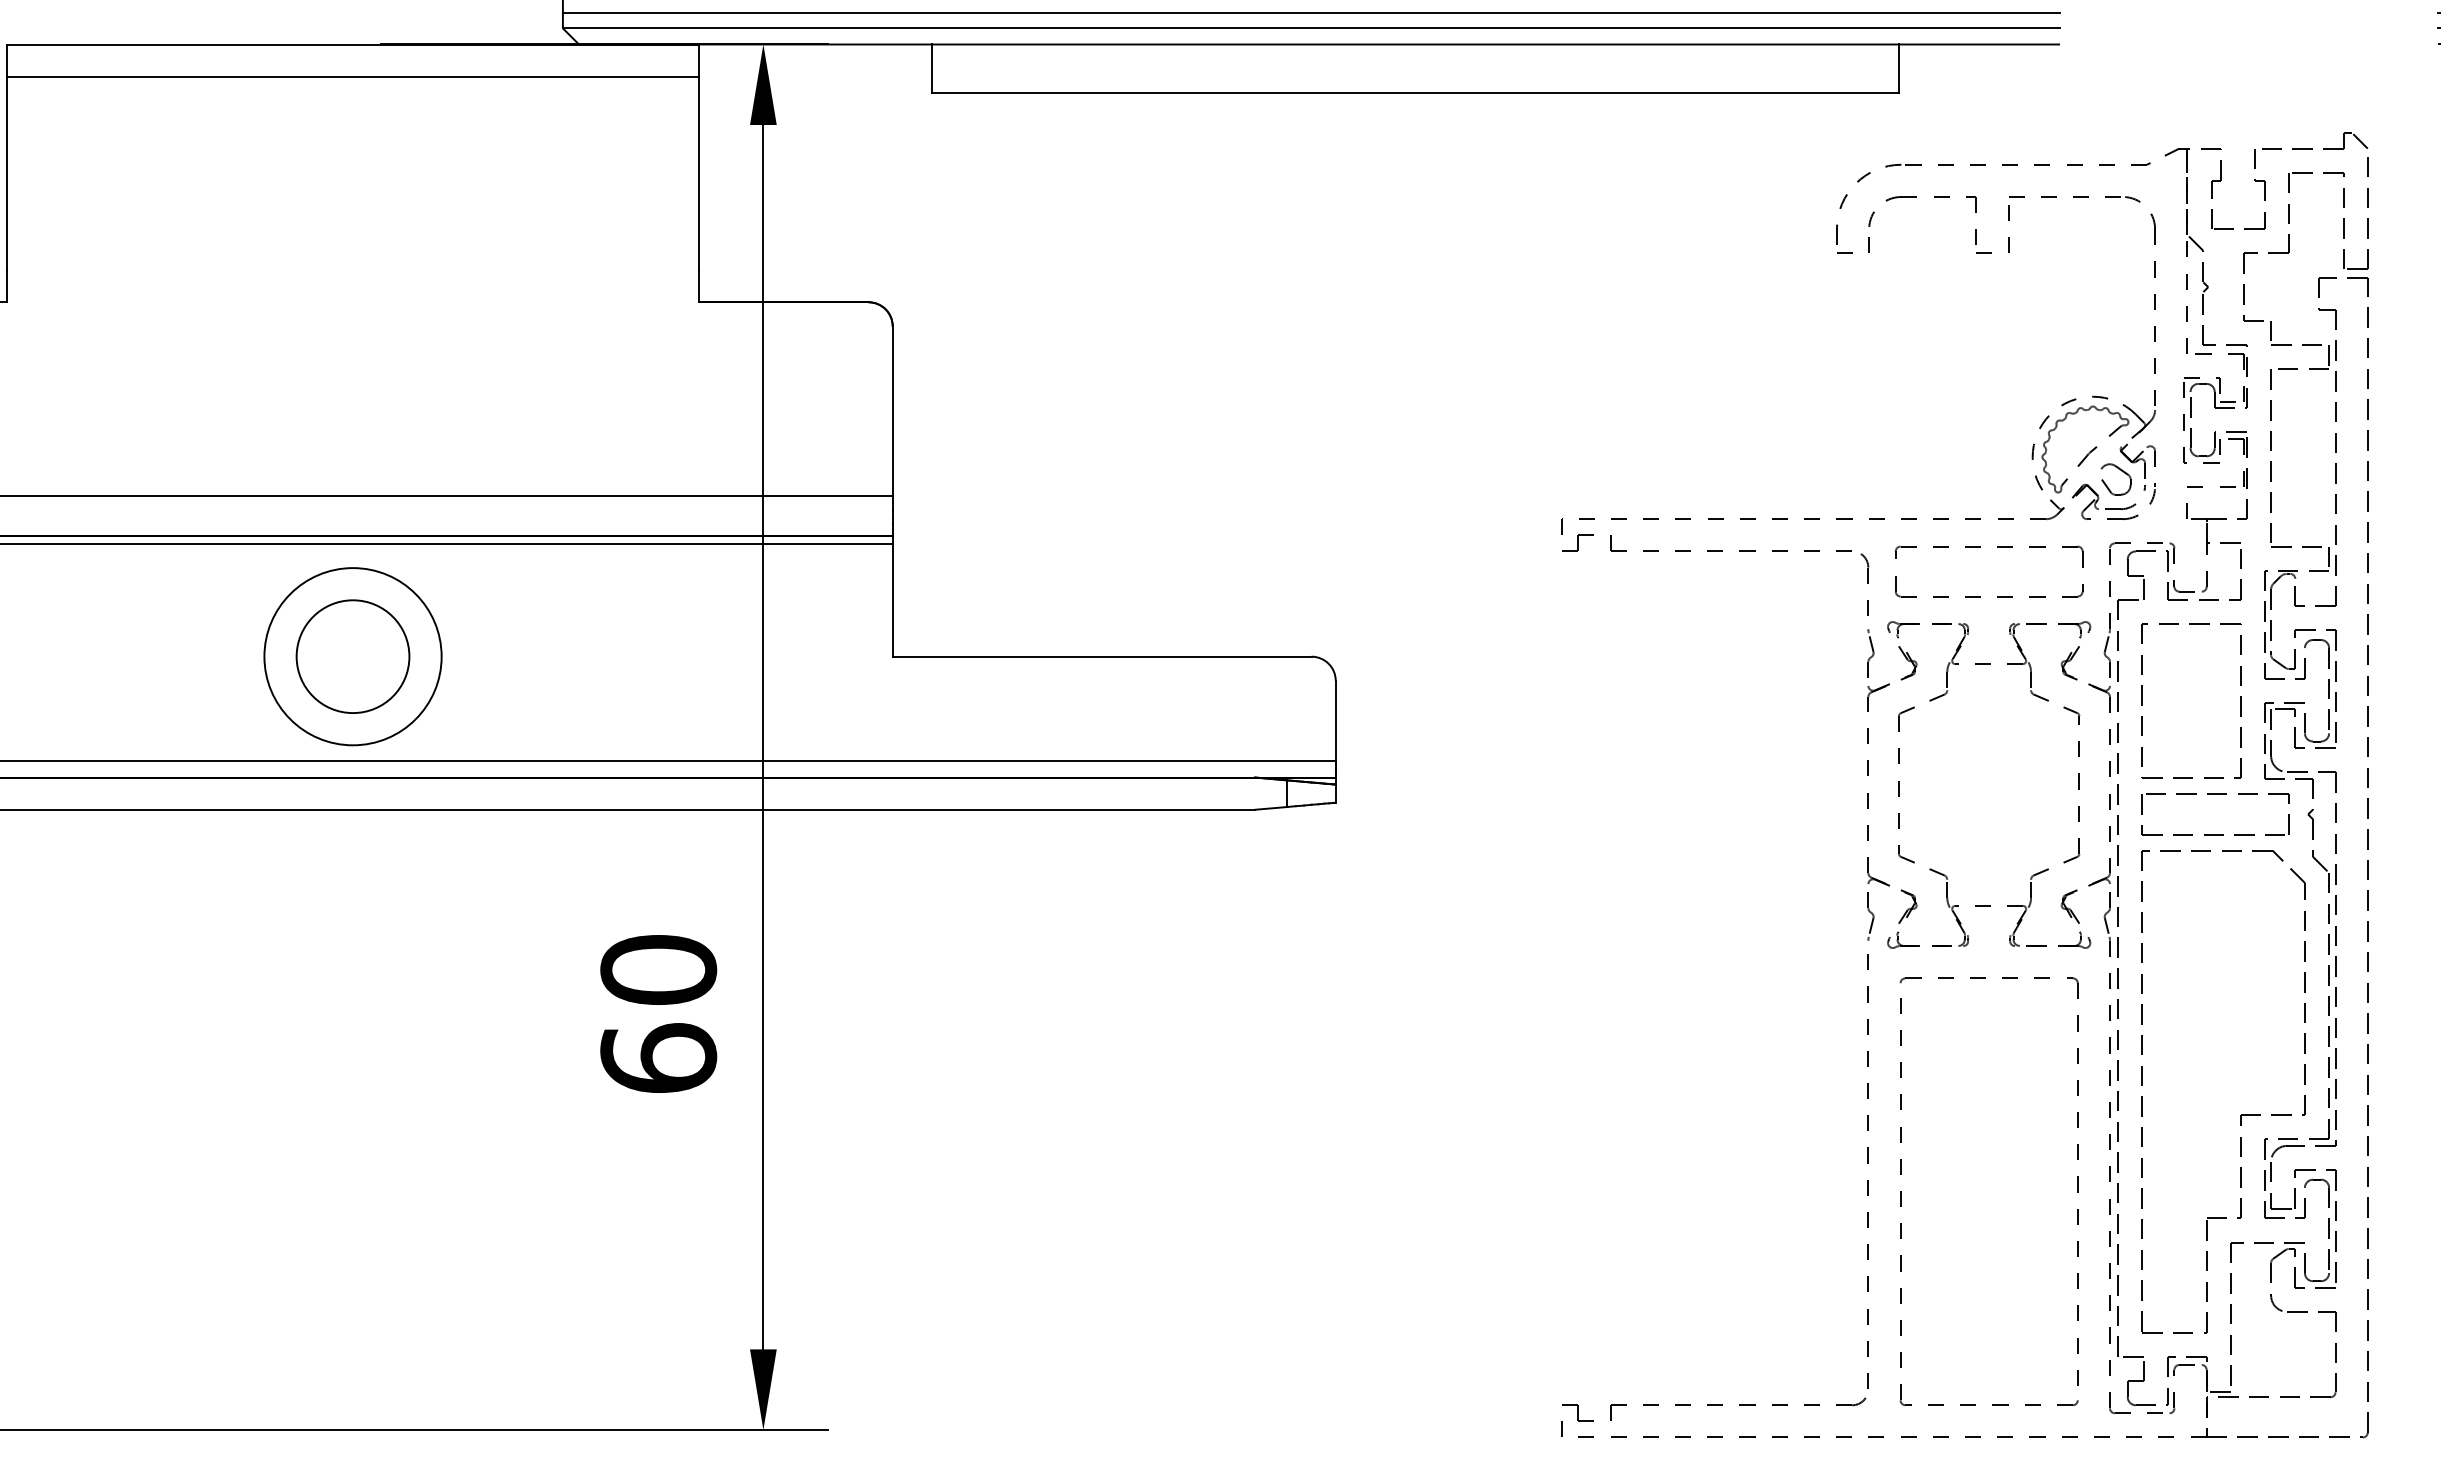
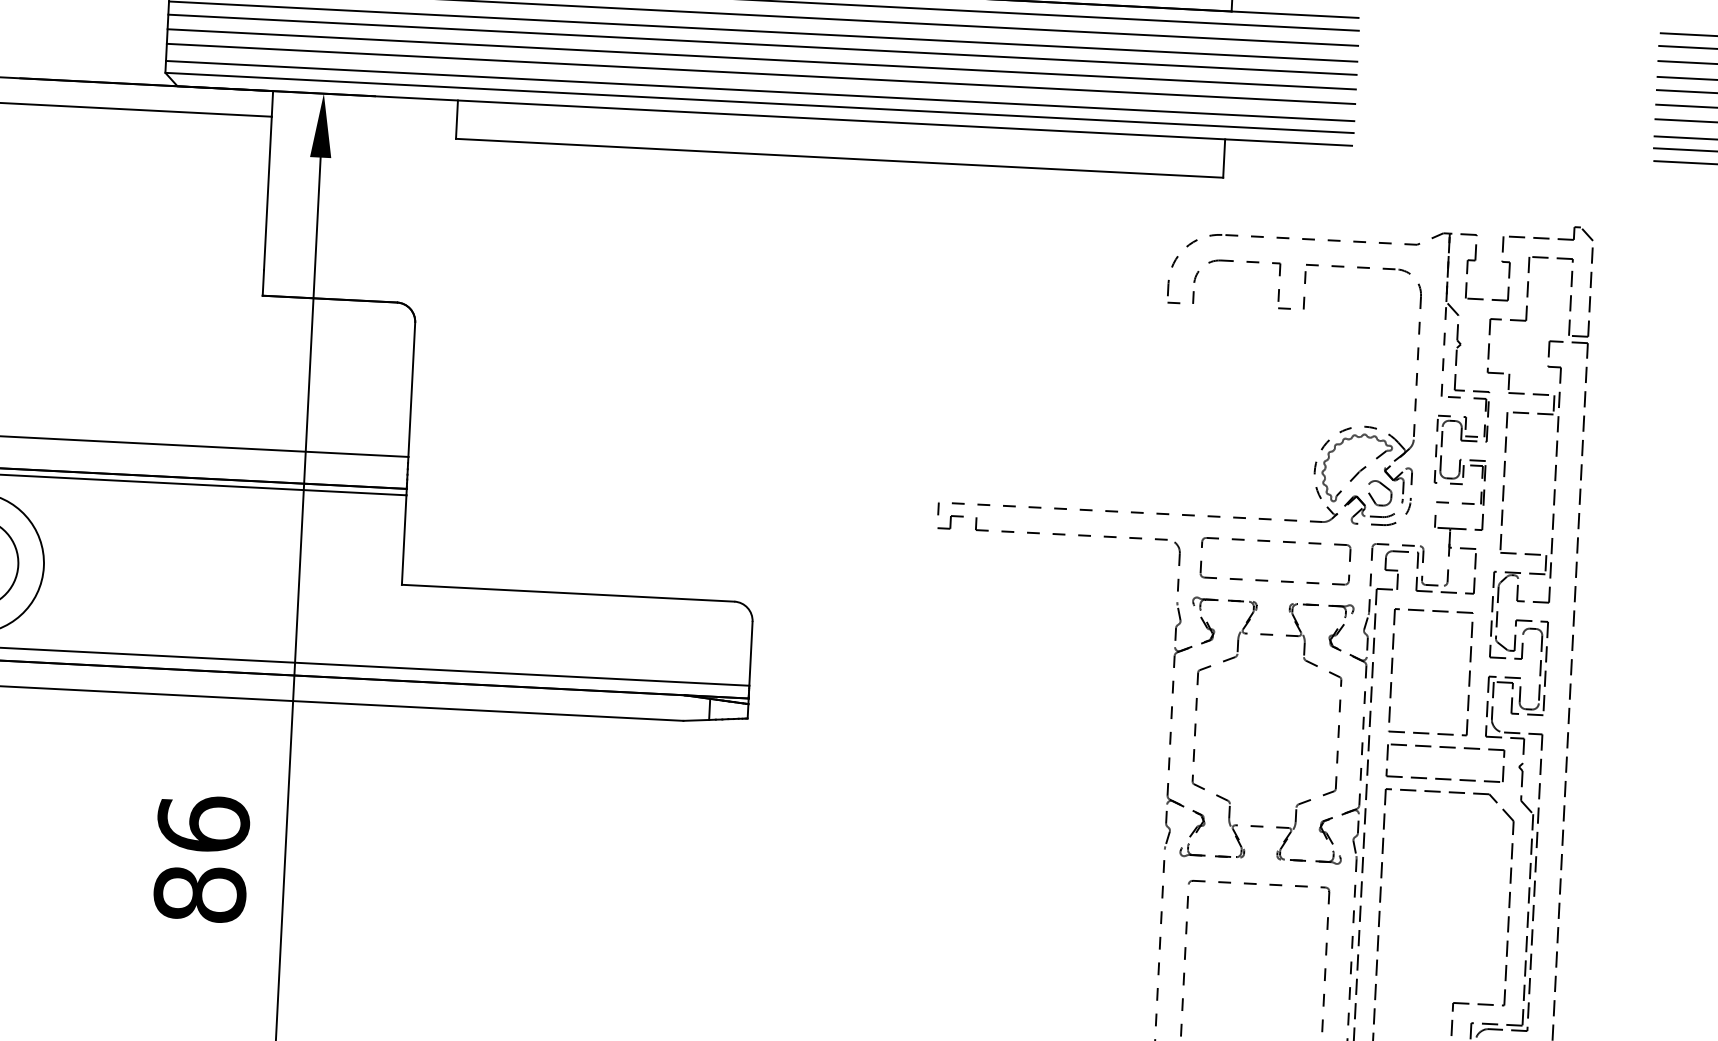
text: (658, 1013) -> (201, 858), 60 -> 86

